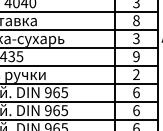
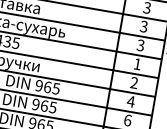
text: (136, 20) -> (144, 26), 8 -> 3
text: (136, 56) -> (137, 64), 9 -> 1
text: (136, 92) -> (131, 101), 6 -> 4

